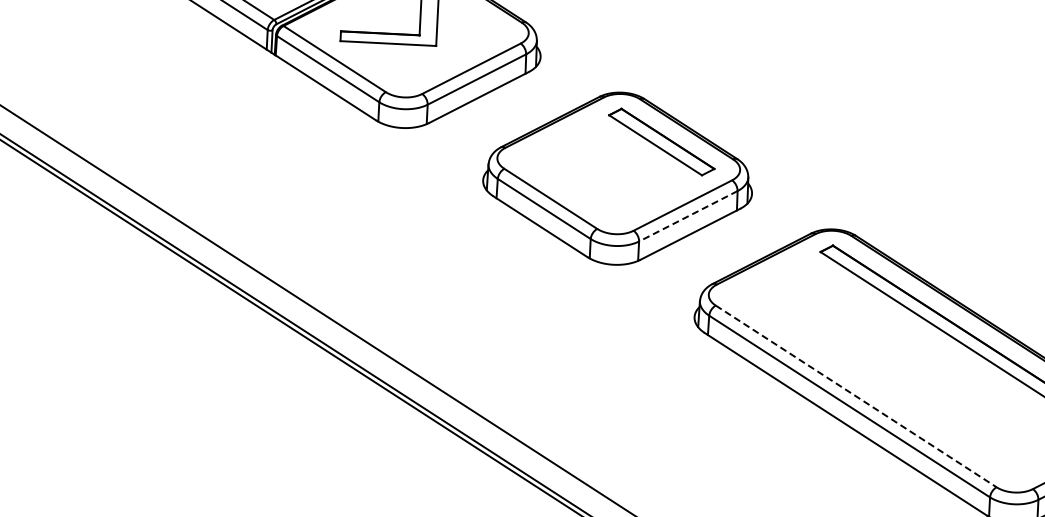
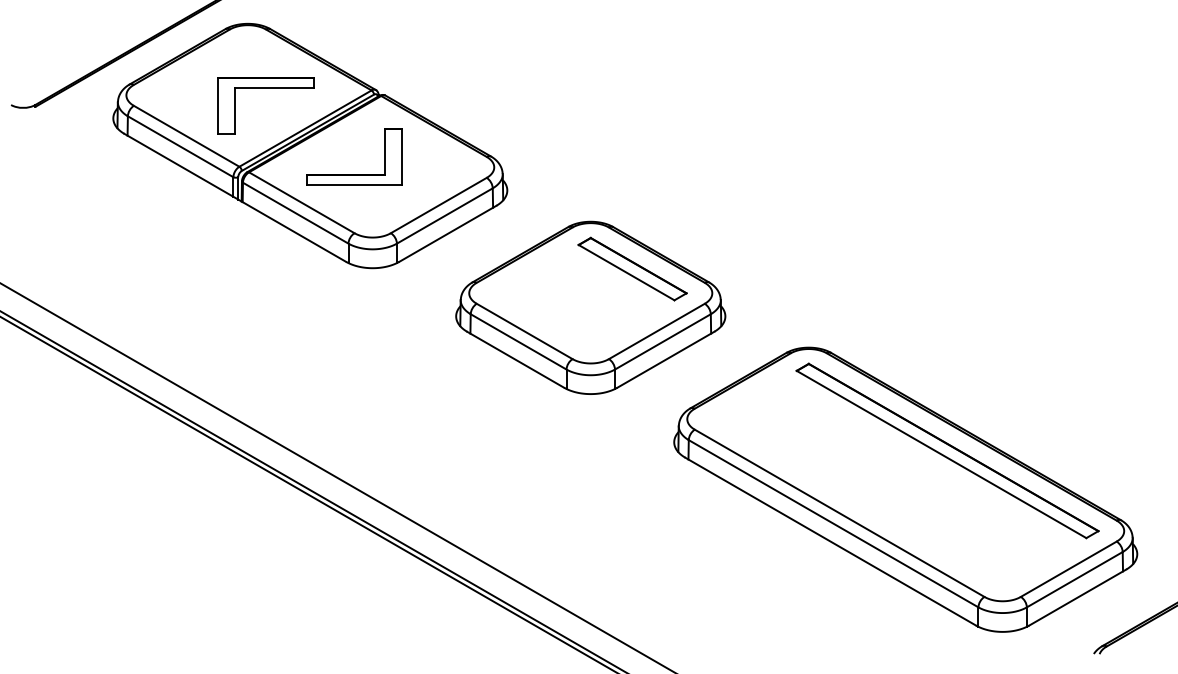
line: (687, 216) -> (662, 342), dashed -> solid
line: (857, 396) -> (840, 513), dashed -> solid

